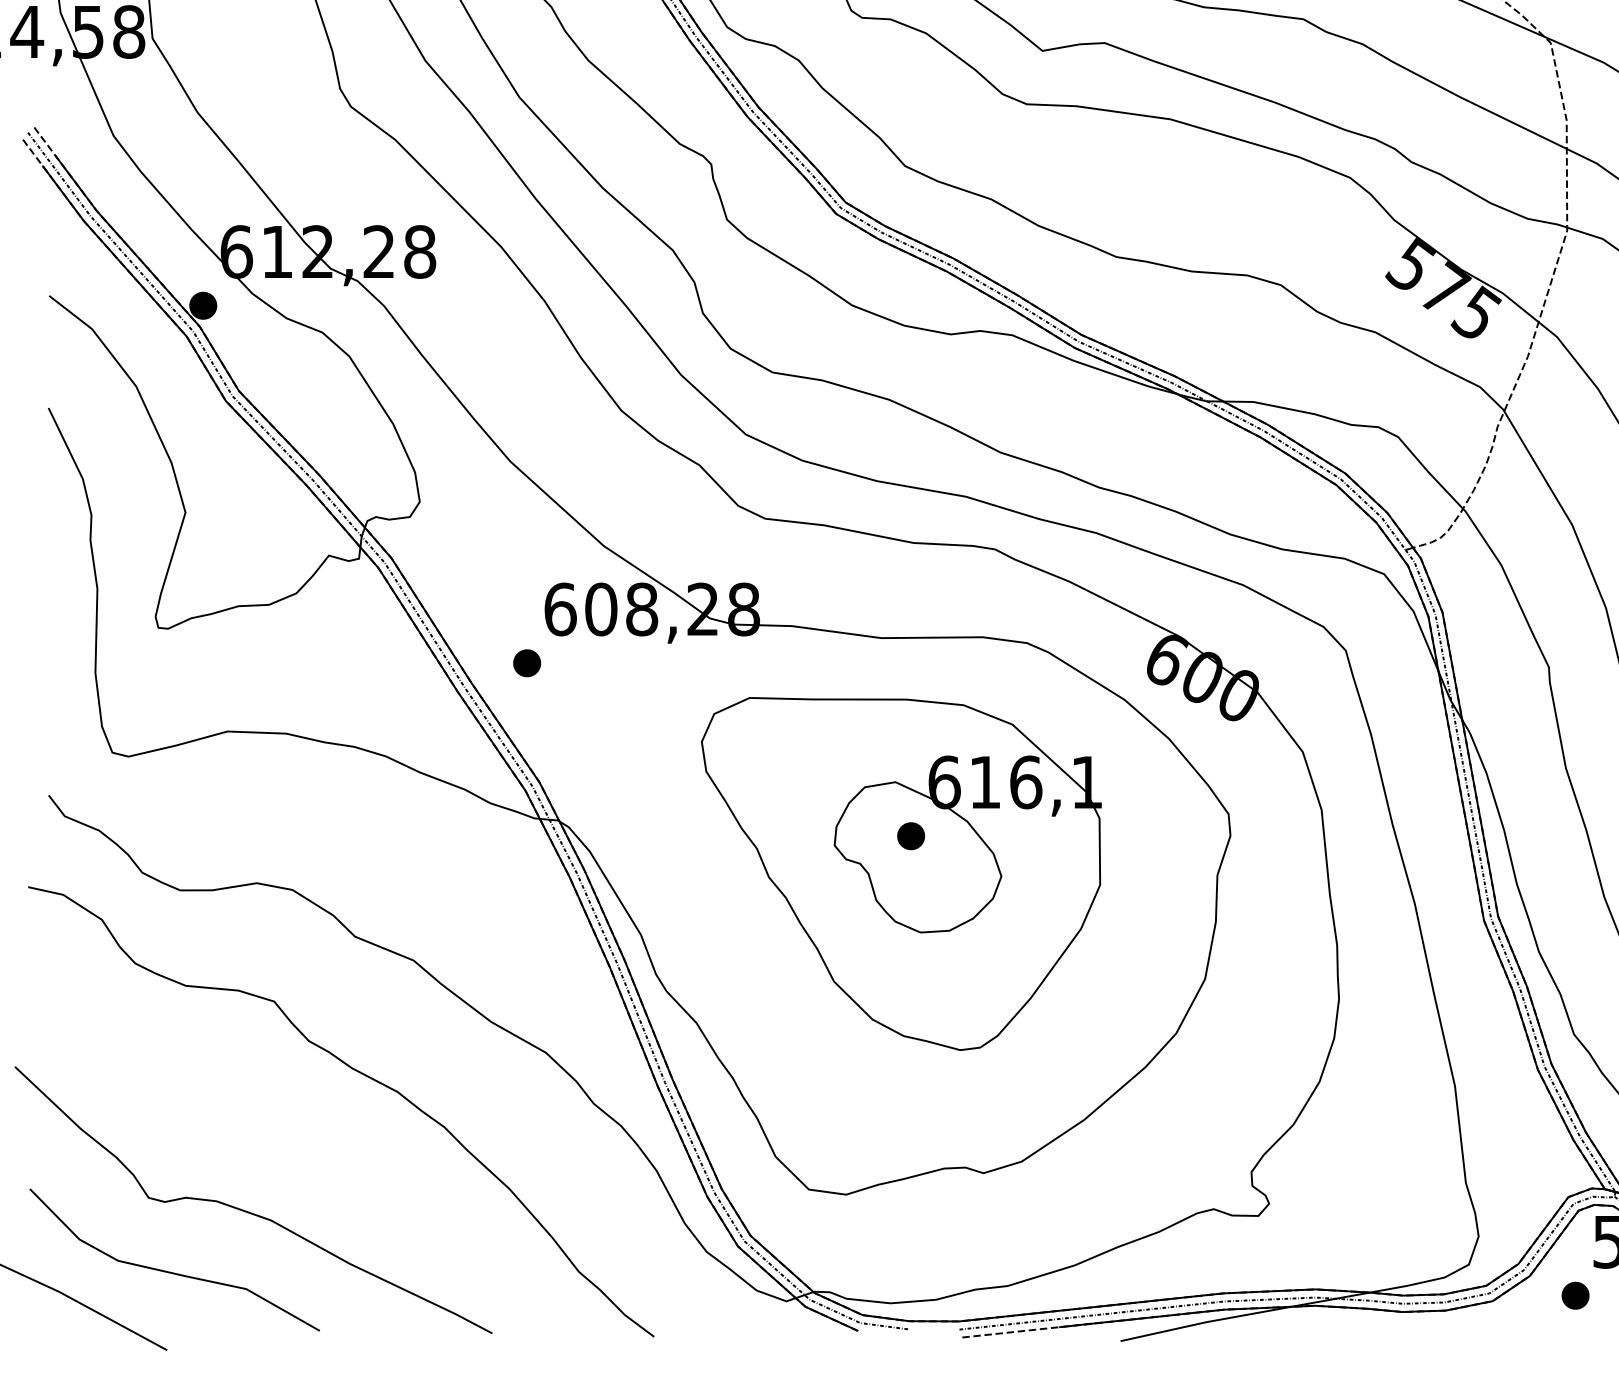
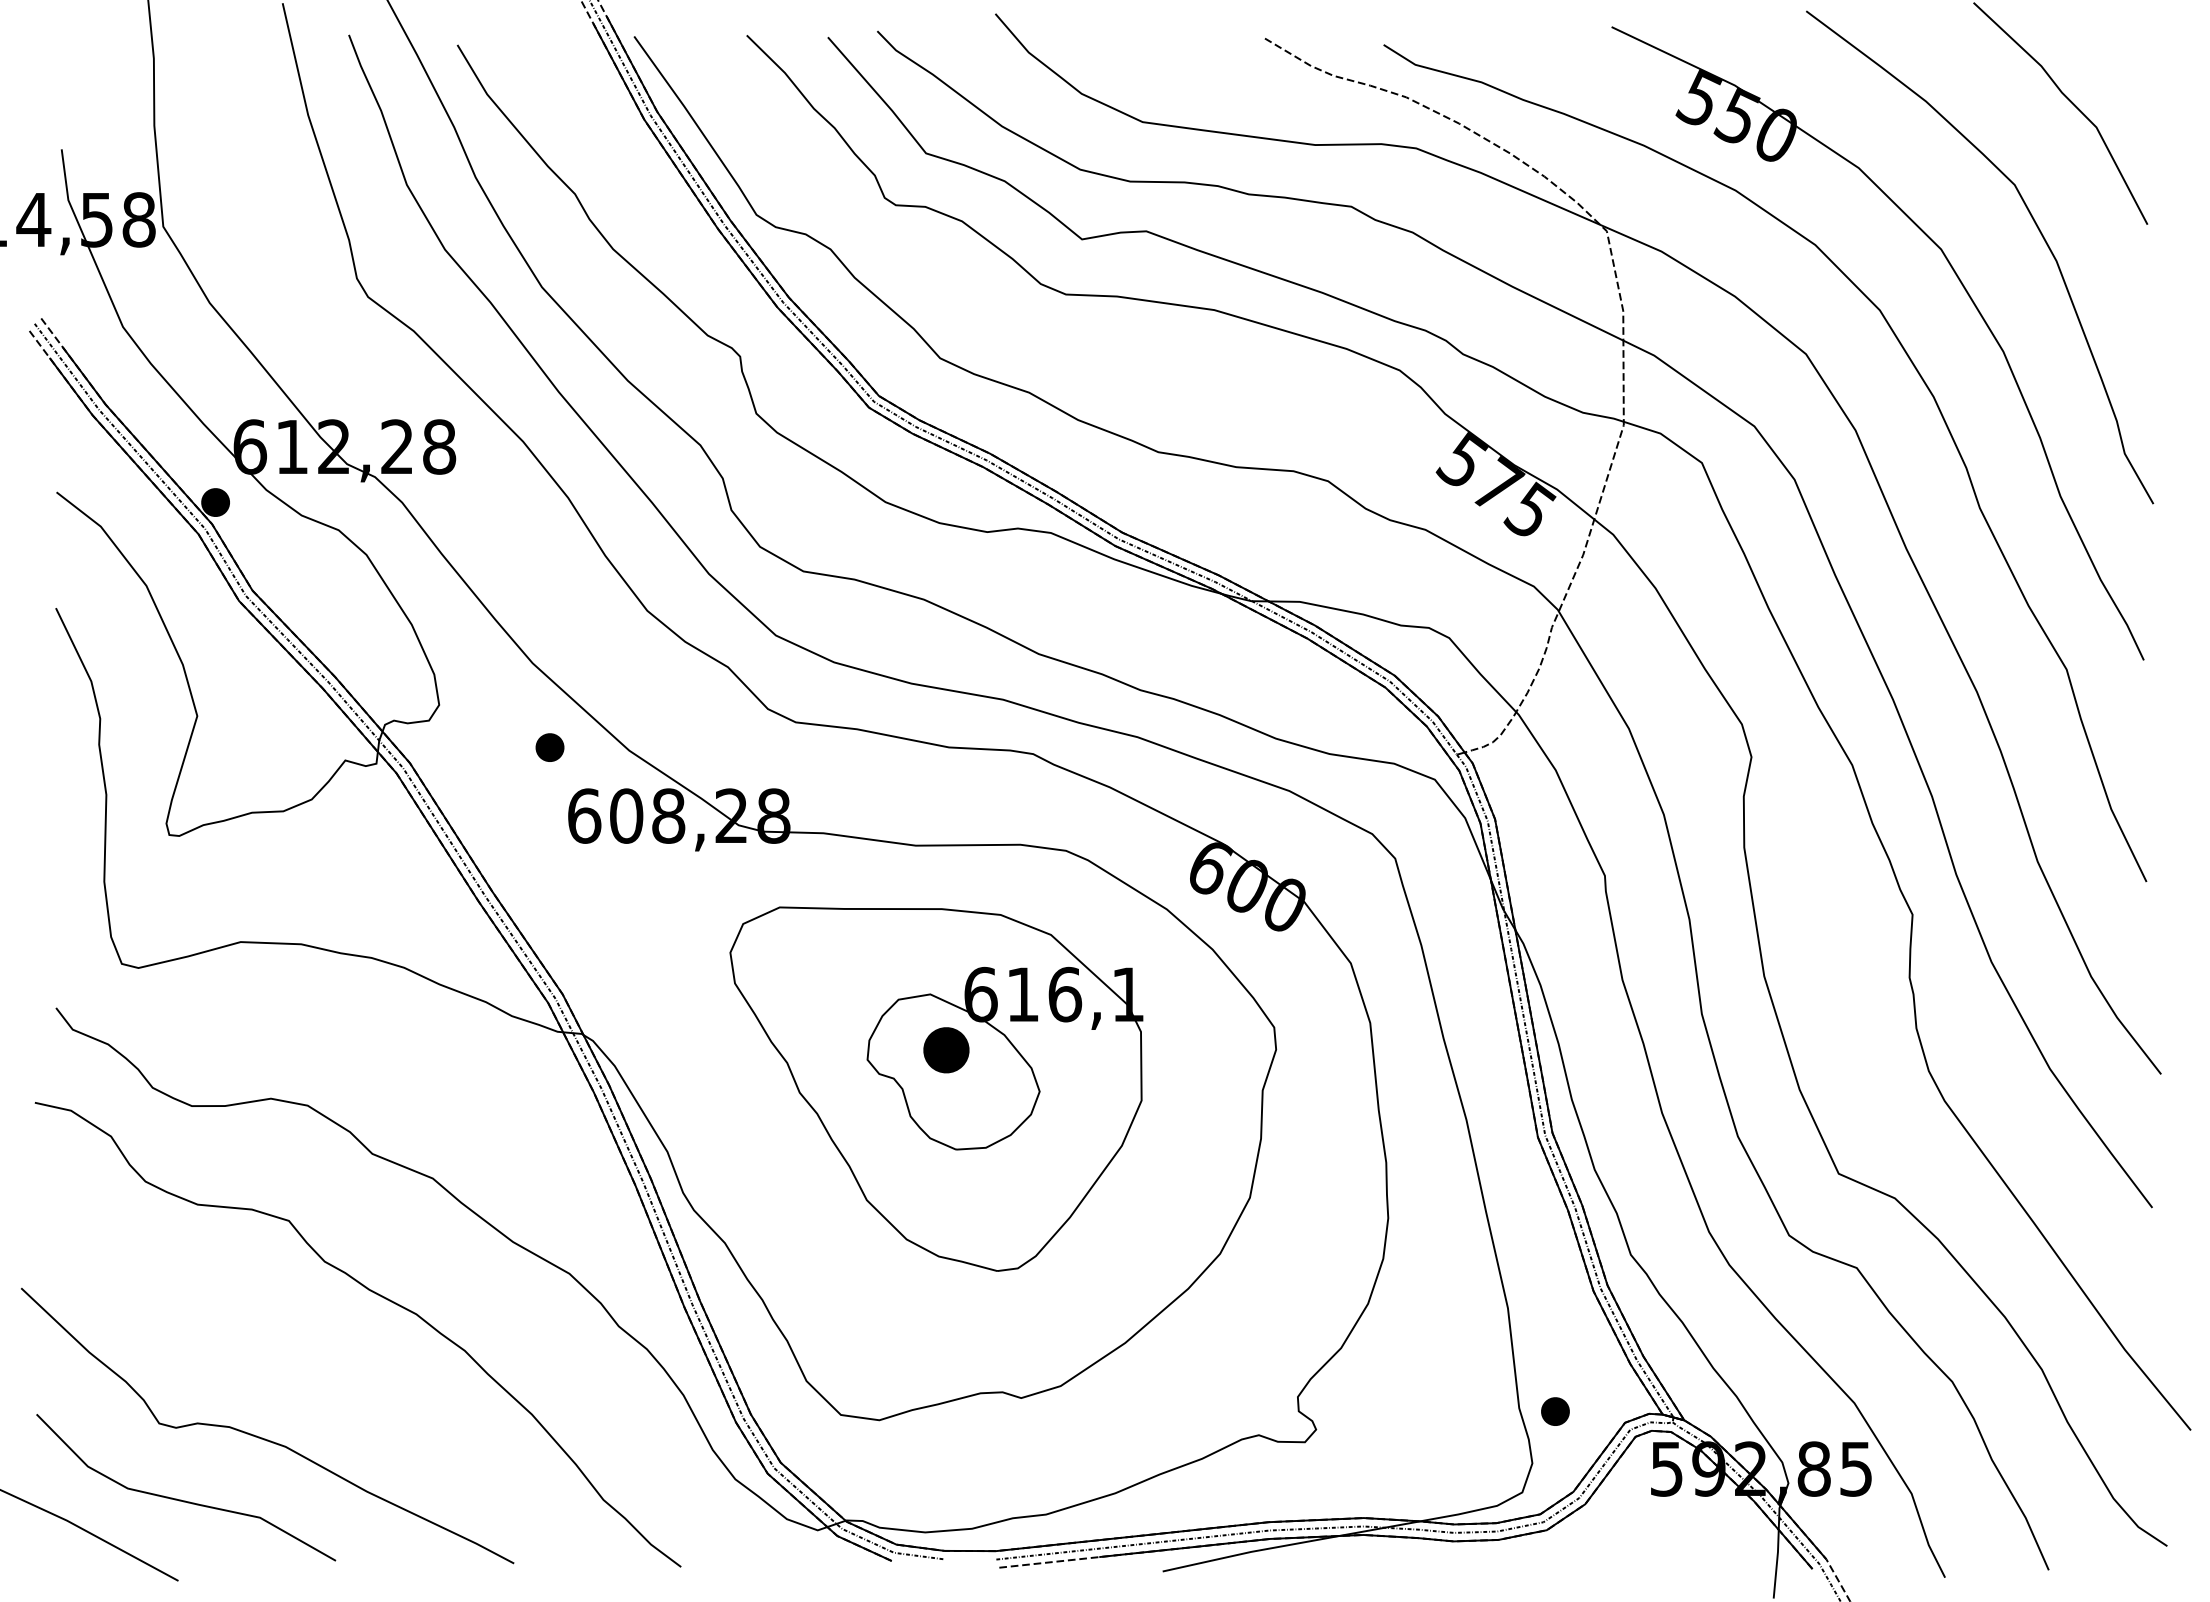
part: (526, 663) -> (549, 747), moved
part: (911, 835) -> (946, 1049), size x1.6
part: (1575, 1295) -> (1555, 1411), moved

